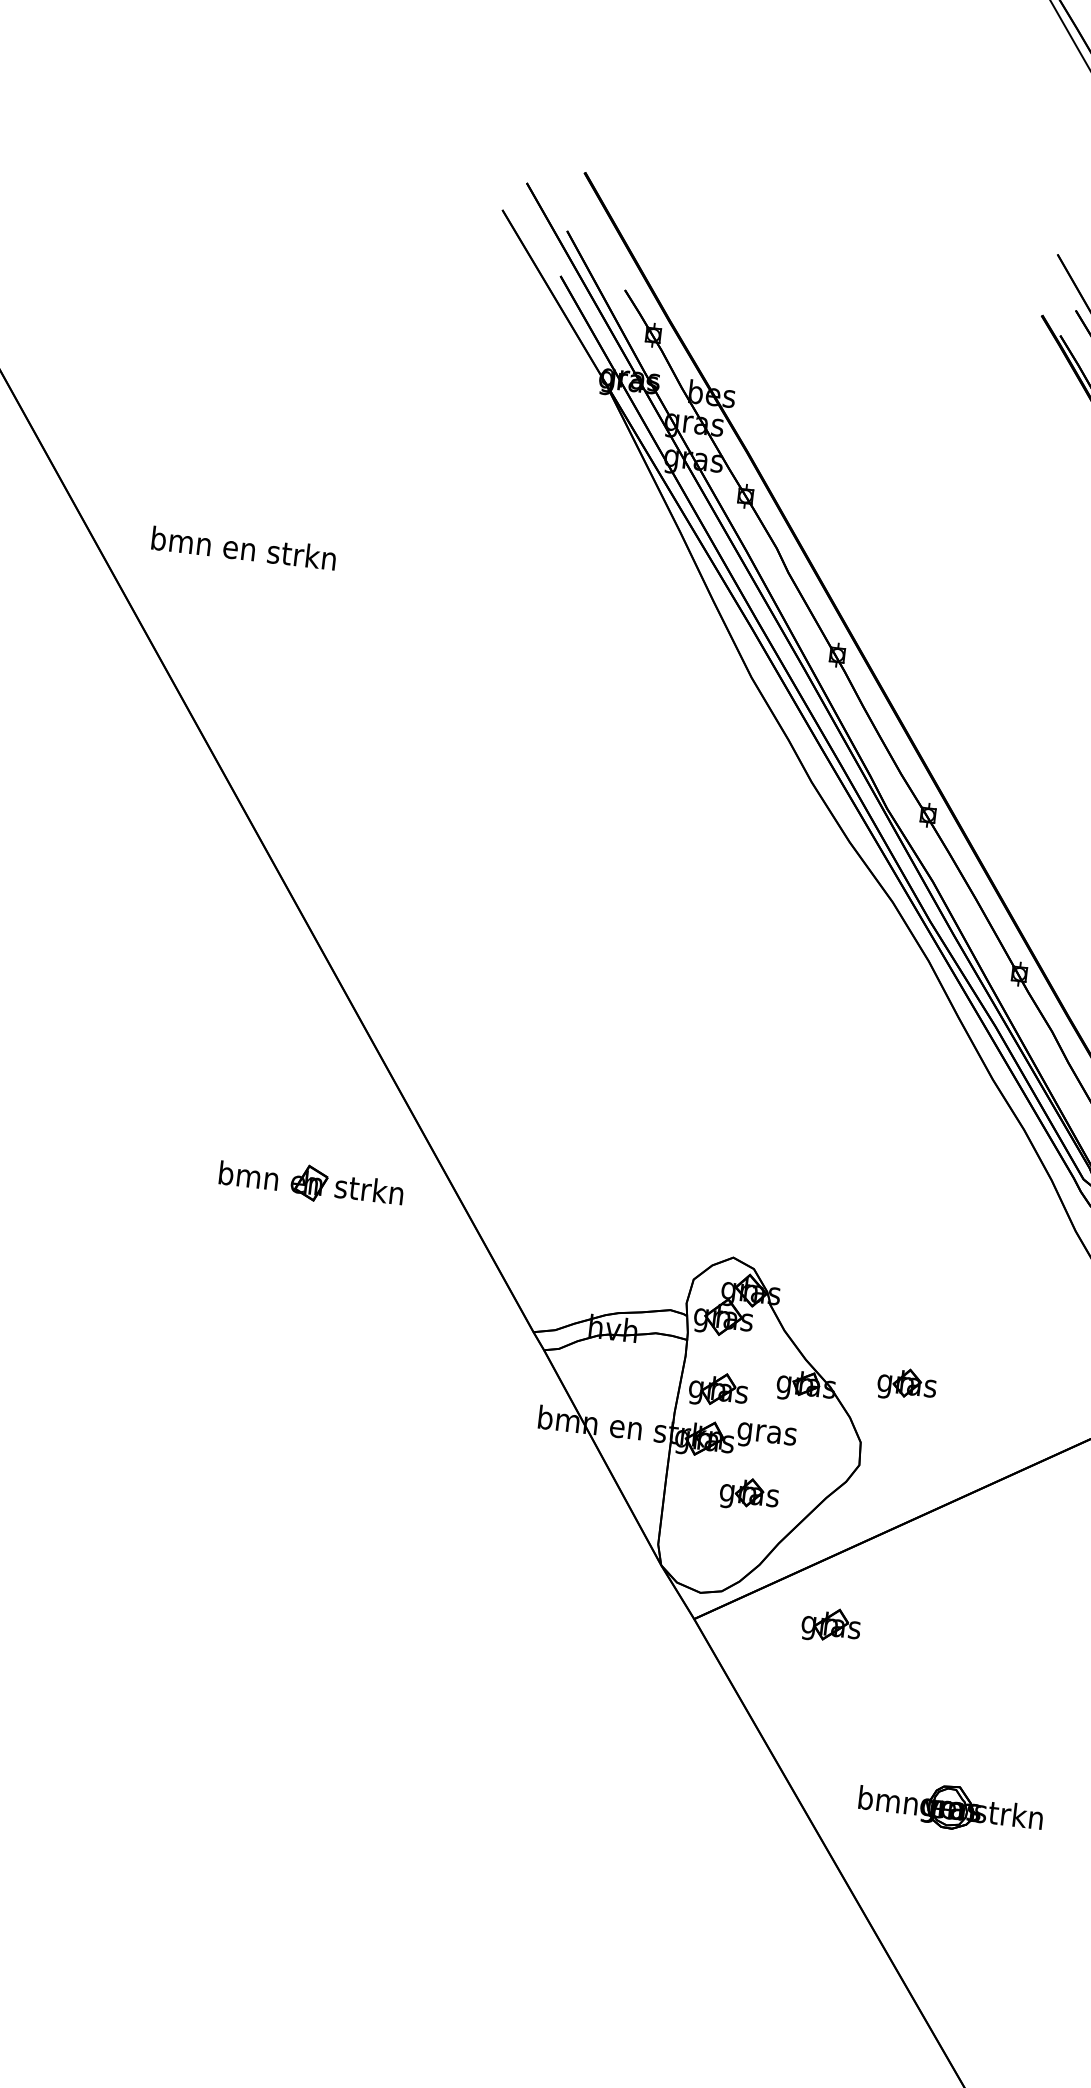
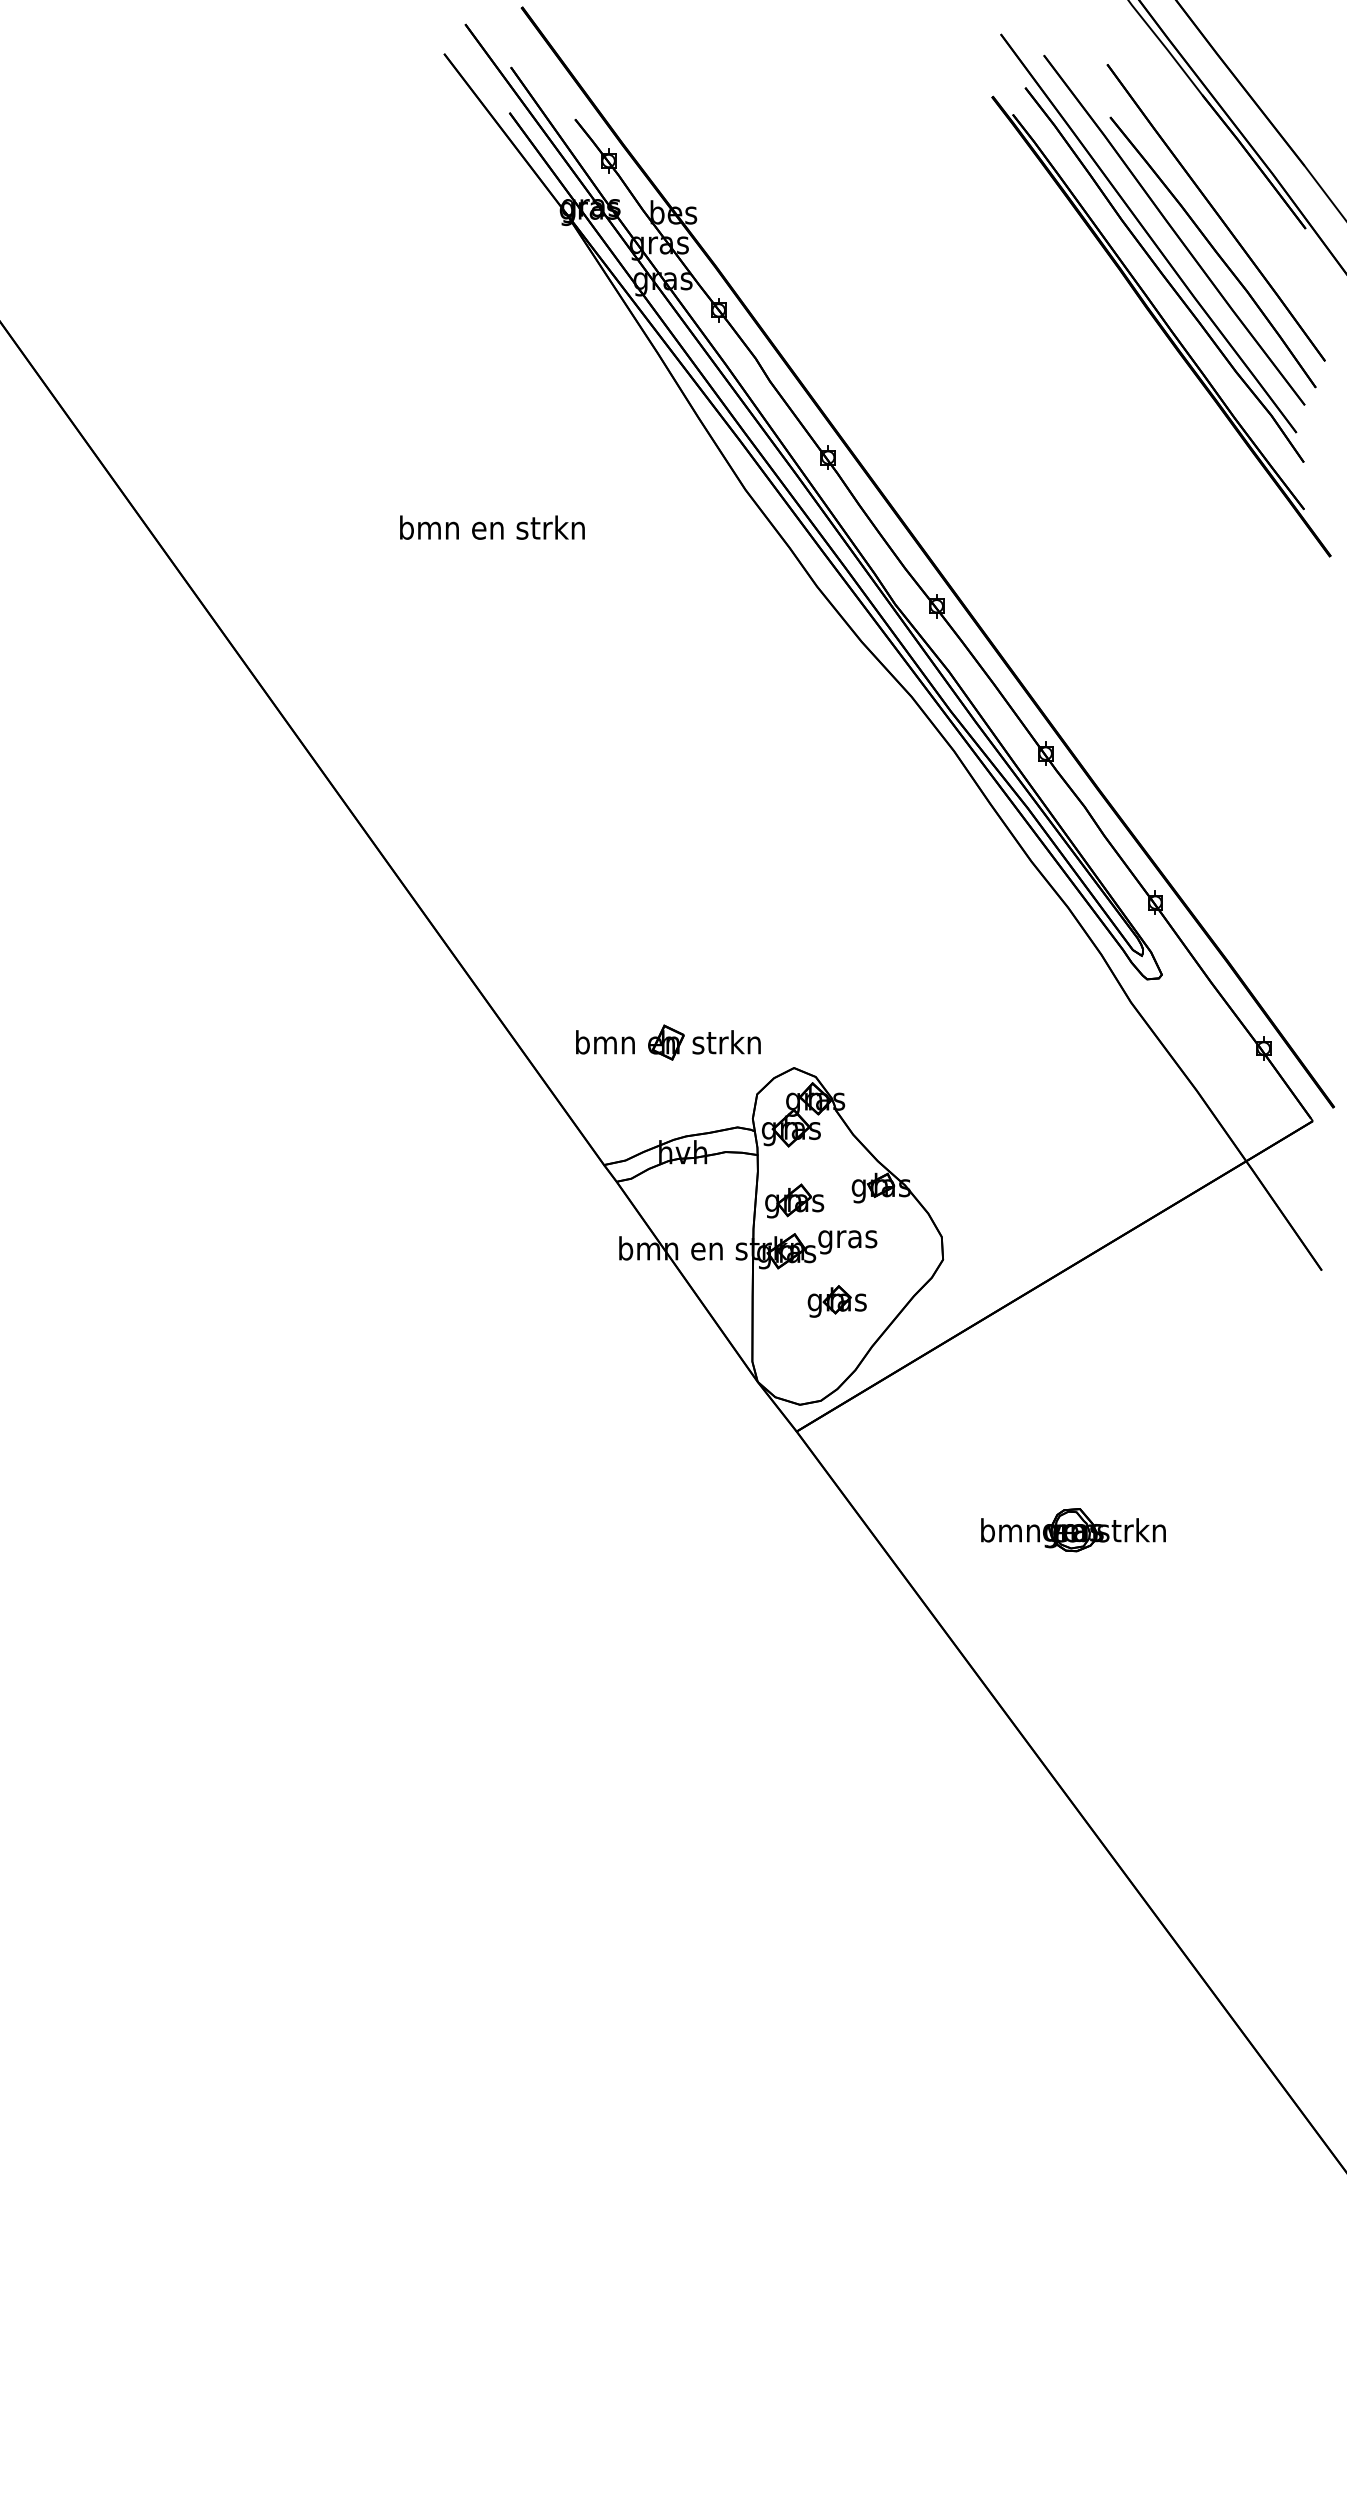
text: (244, 548) -> (492, 527), moved
part: (311, 1183) -> (668, 1042), moved
part: (906, 1384) -> (980, 1174), removed
part: (831, 1624) -> (933, 1421), removed
part: (951, 1807) -> (1073, 1530), moved

